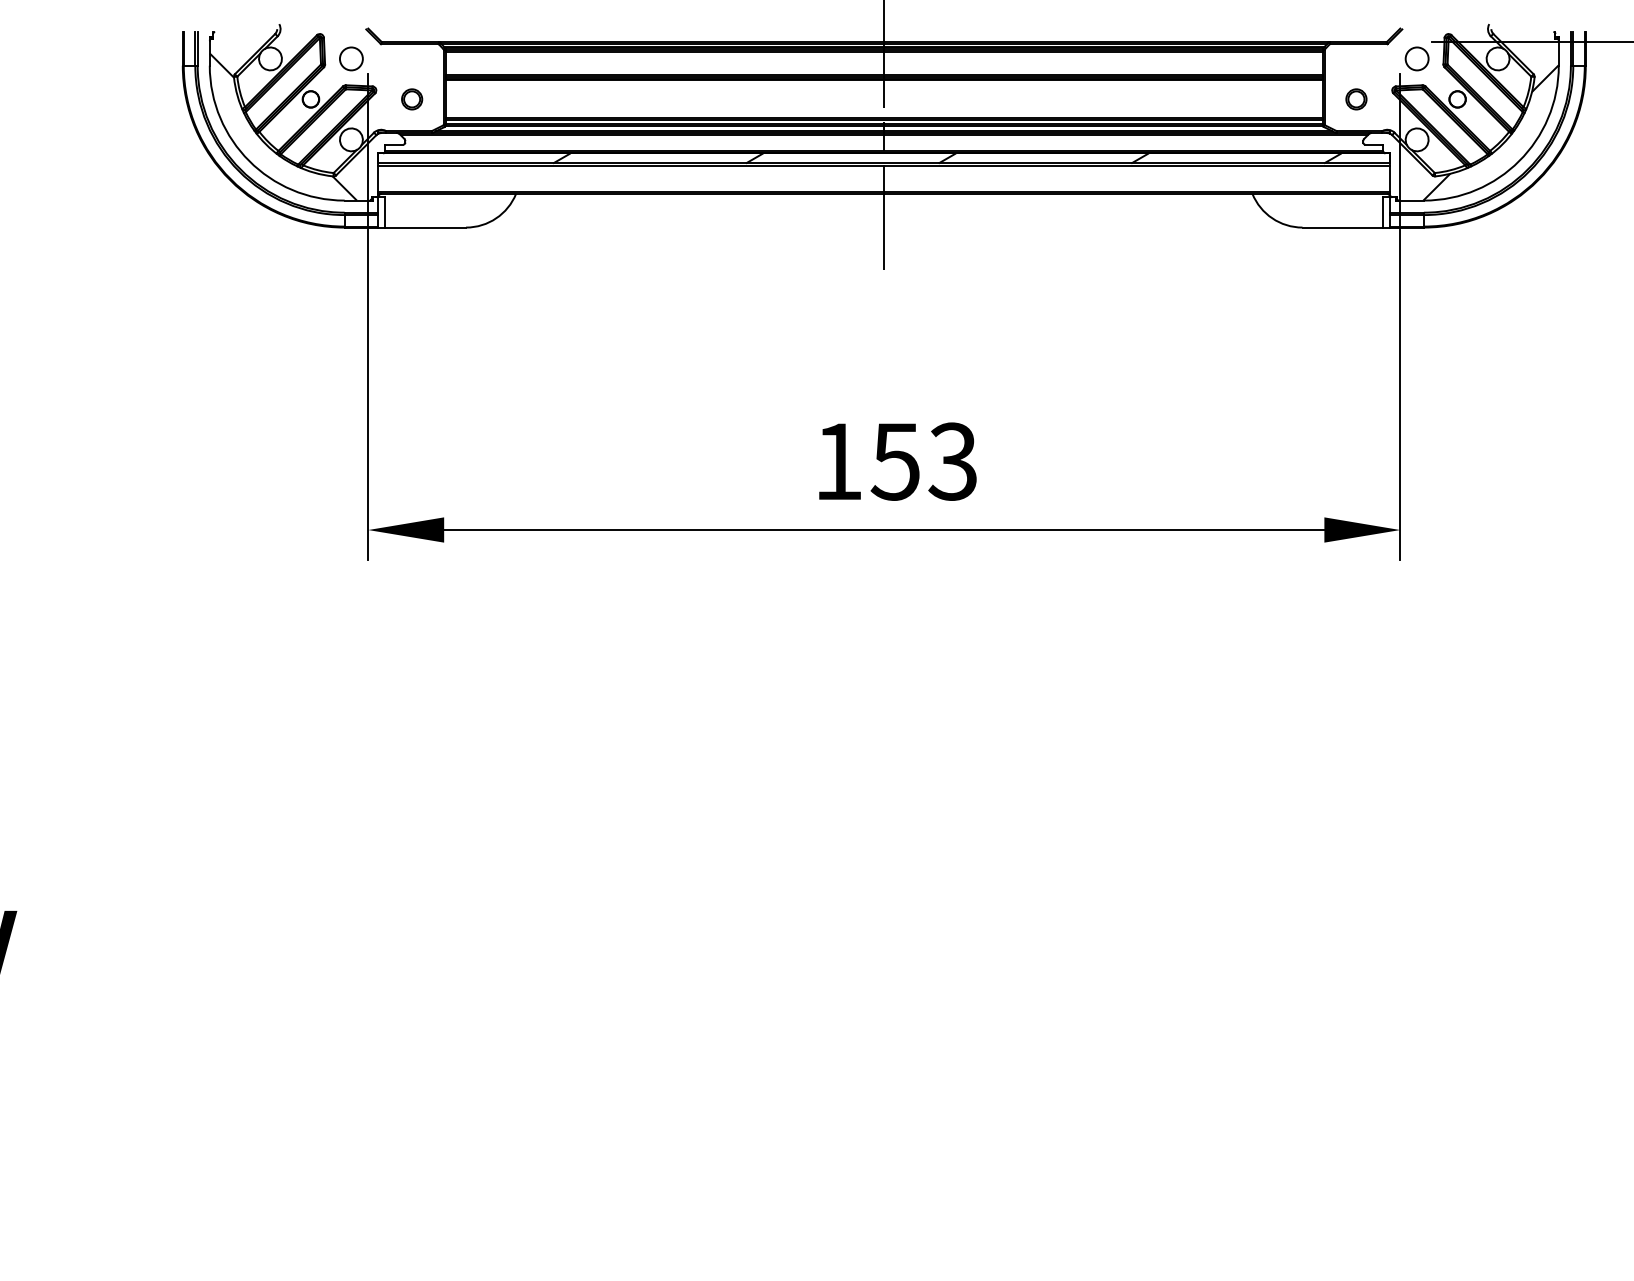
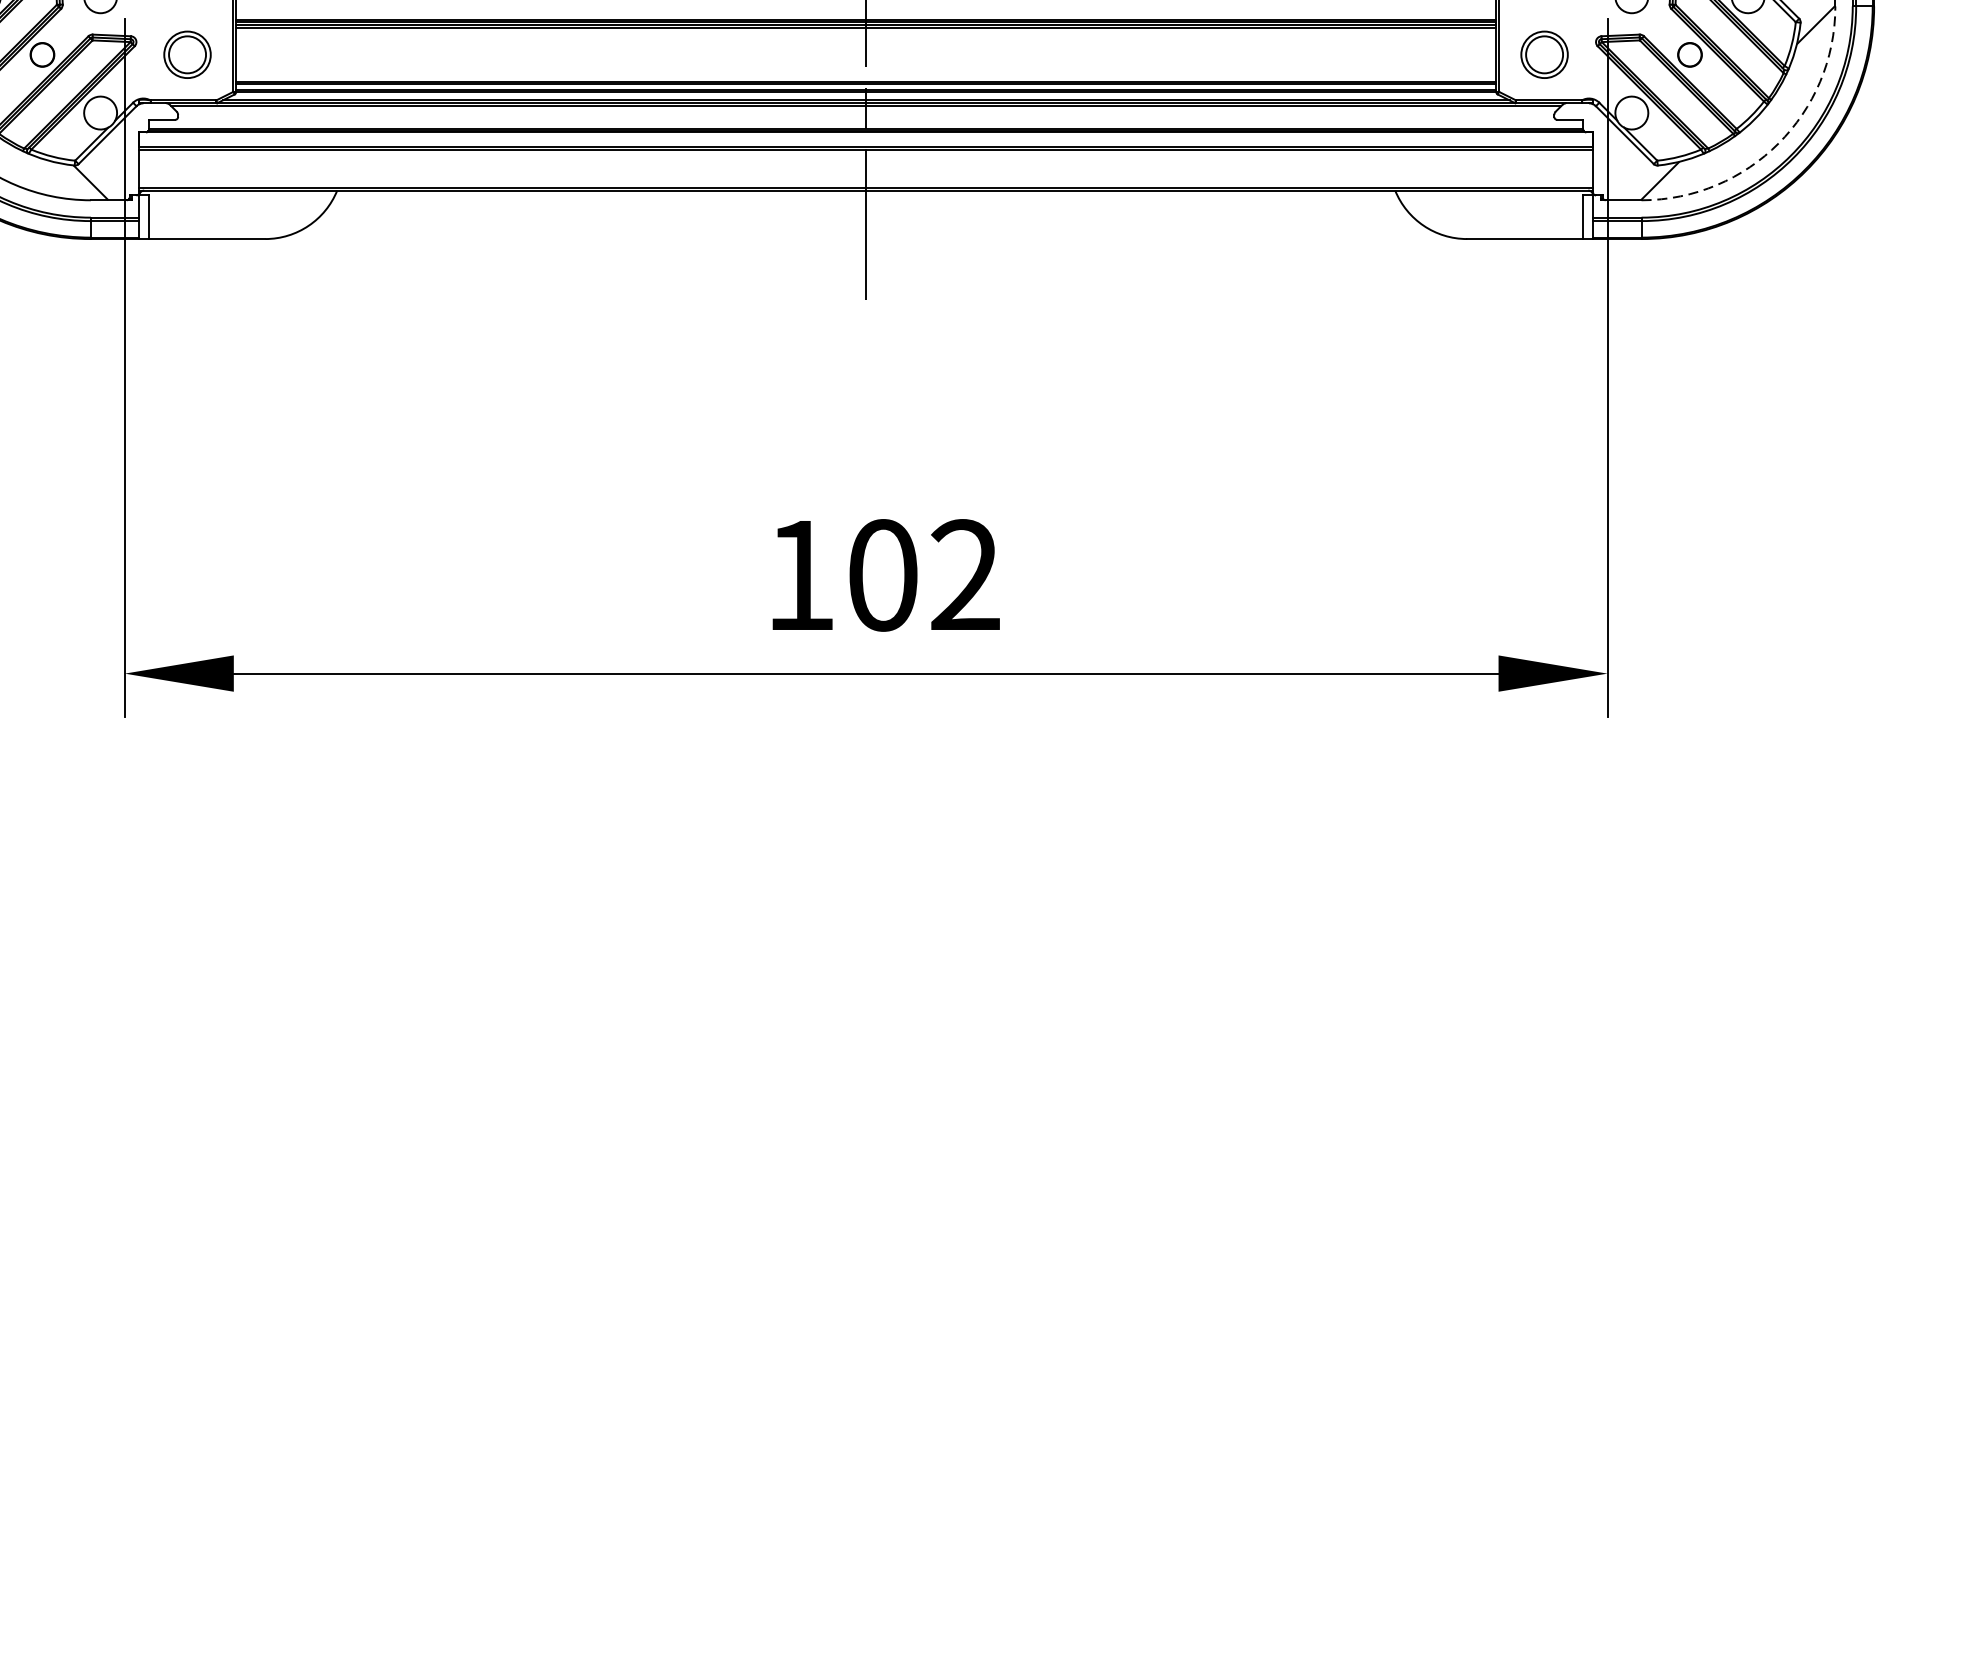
part: (412, 99) -> (188, 55), size x1.6
part: (1356, 99) -> (1544, 55), size x1.6
hatch: (947, 158) -> (957, 139), removed
arc: (1519, 161) -> (1778, 144), solid -> dashed
text: (923, 461) -> (922, 575), 153 -> 102

